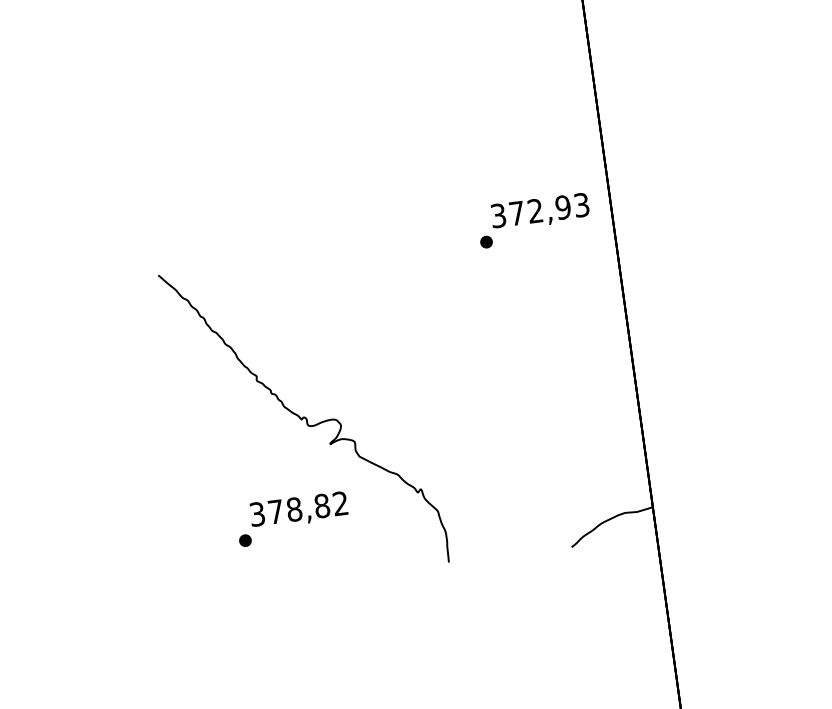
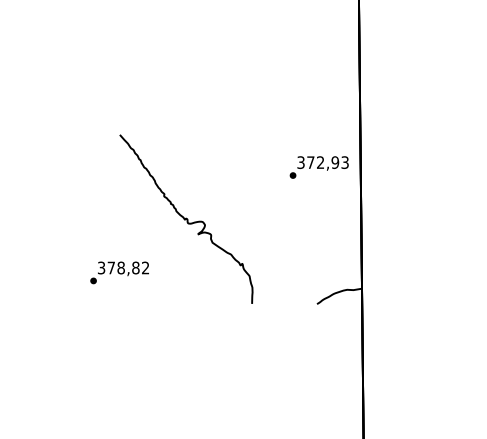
text: (532, 220) -> (318, 167), moved
text: (292, 518) -> (119, 272), moved

